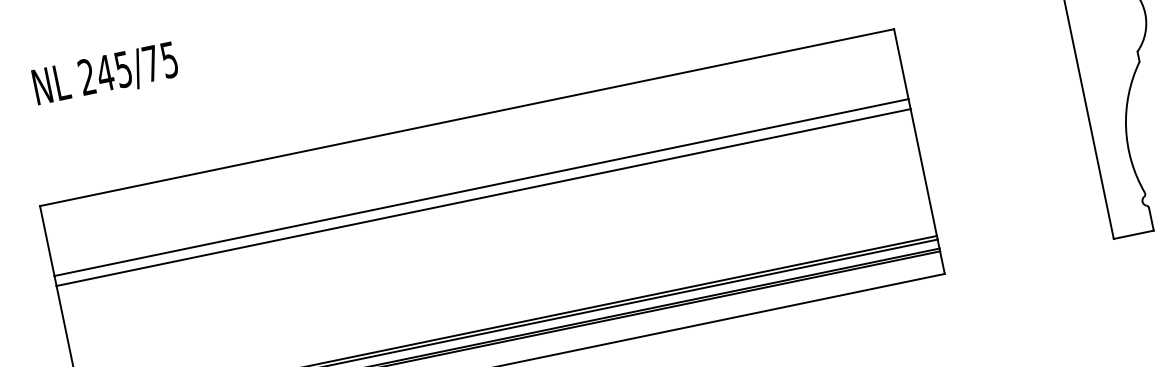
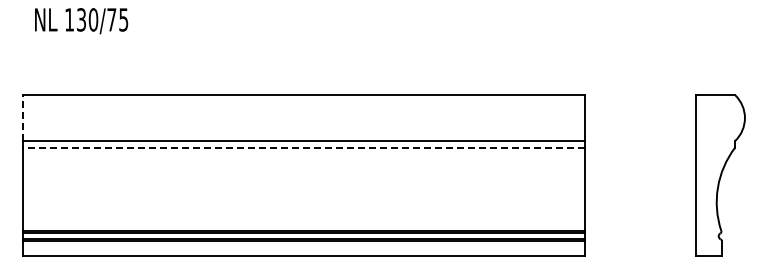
text: (105, 72) -> (81, 19), 245/75 -> 130/75
line: (483, 197) -> (303, 147), solid -> dashed
line: (48, 241) -> (23, 118), solid -> dashed

